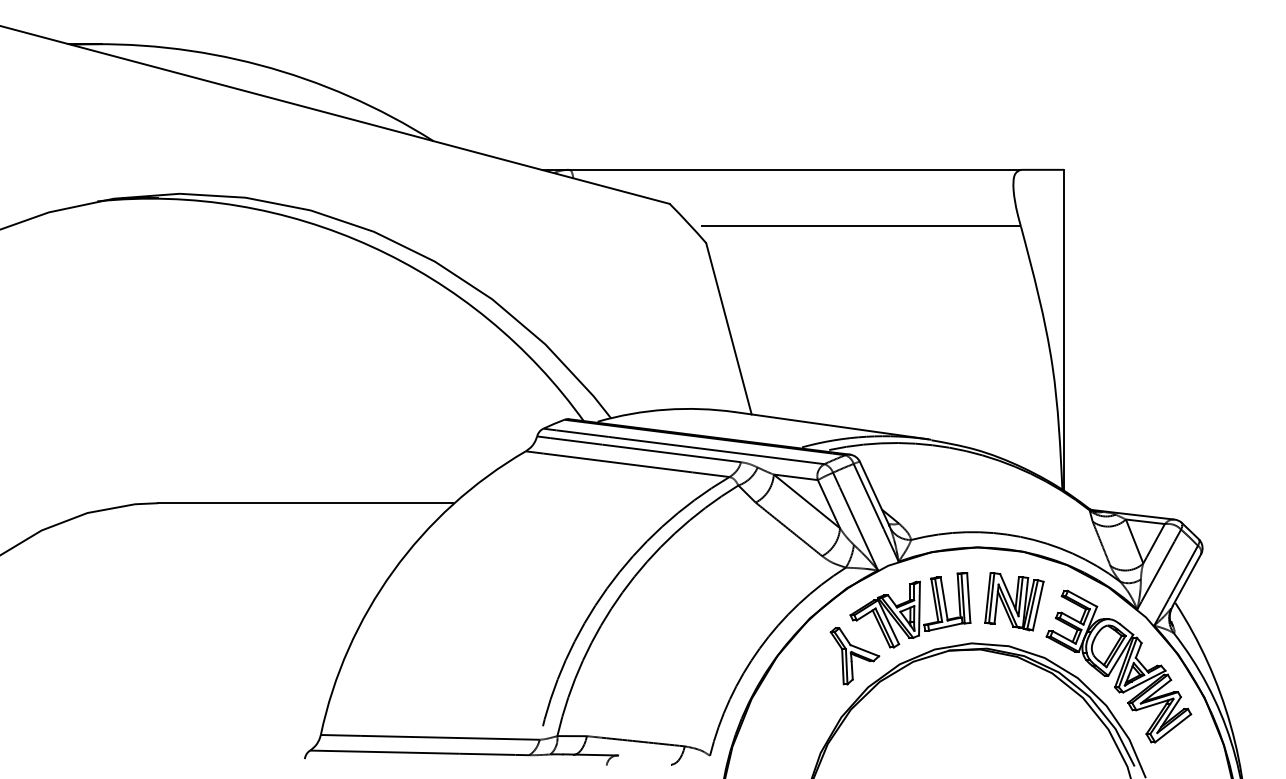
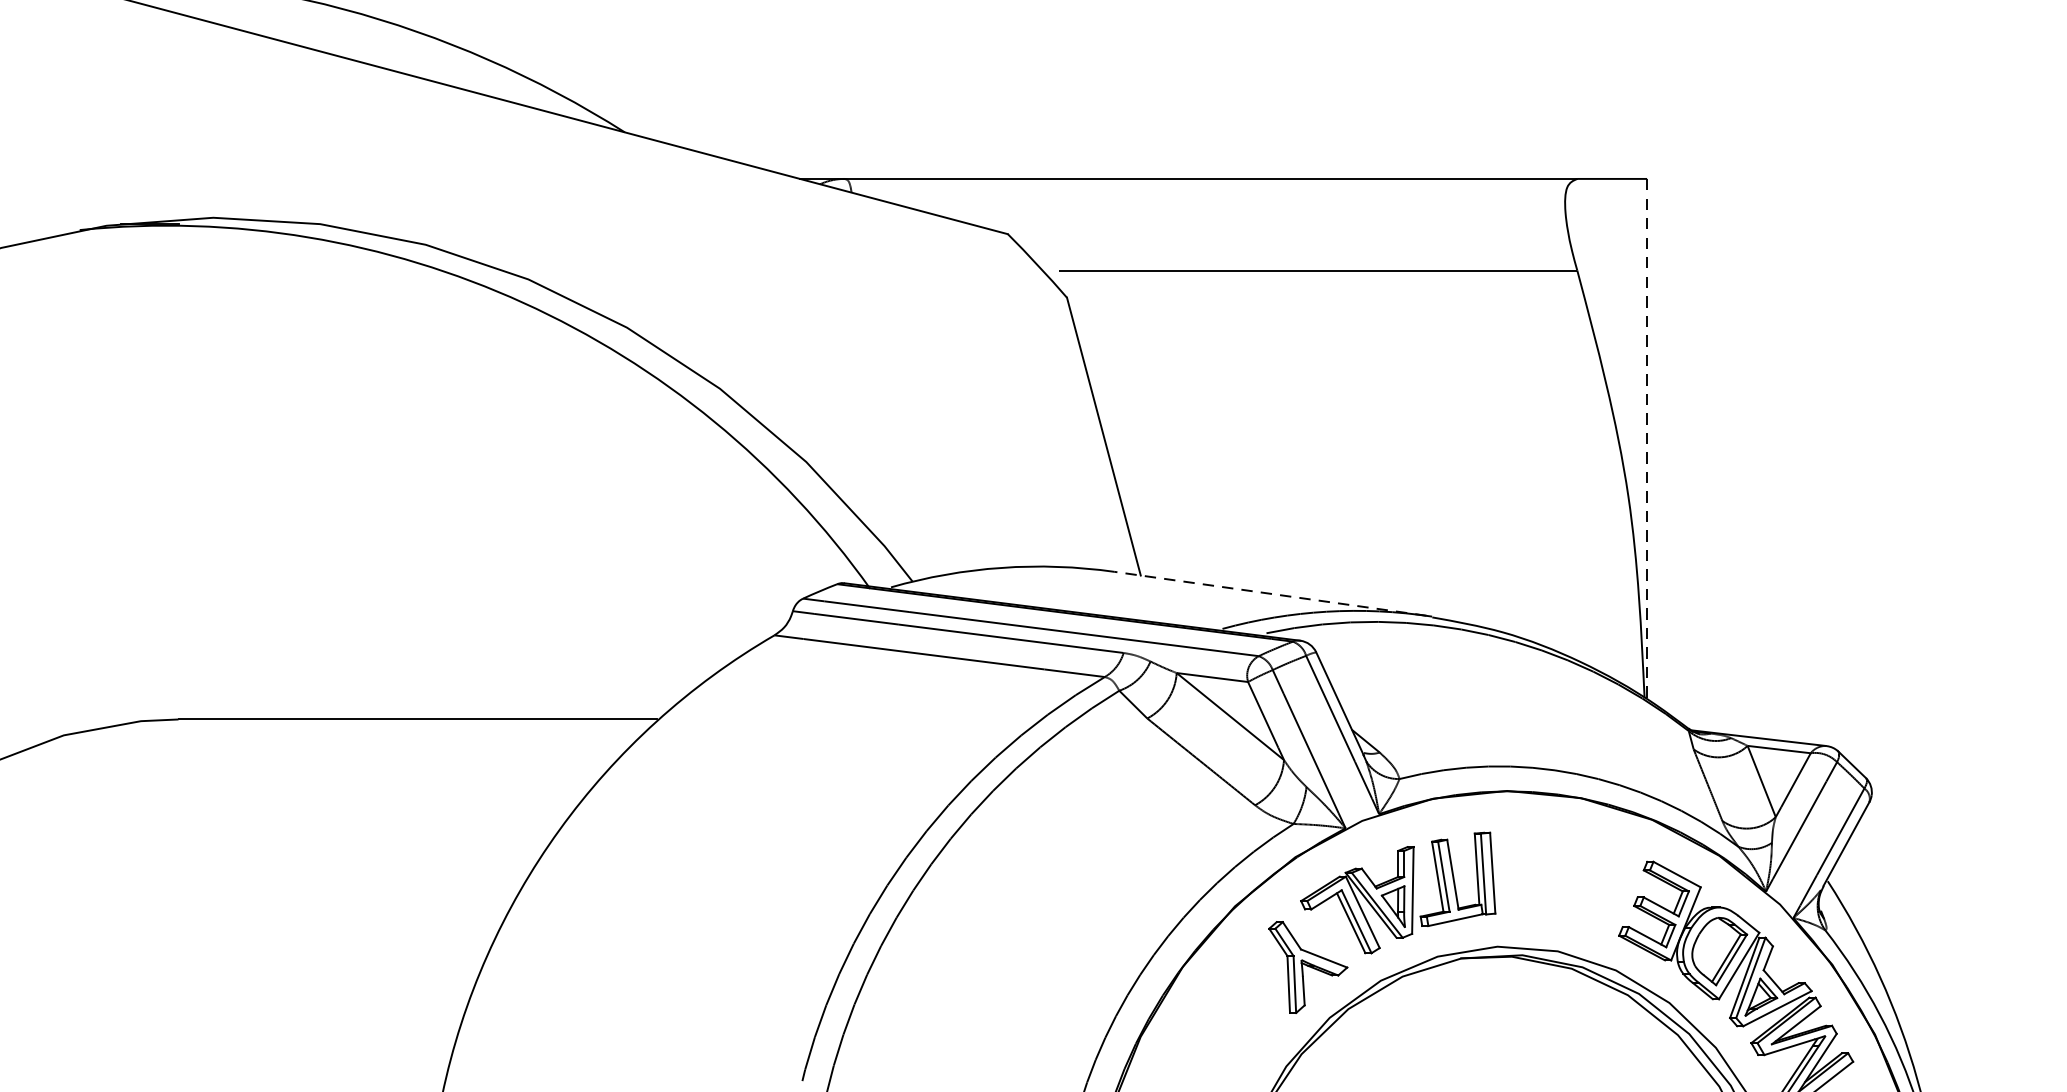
line: (1063, 329) -> (1646, 437), solid -> dashed
line: (831, 425) -> (1270, 593), solid -> dashed
part: (1014, 601) -> (1566, 878), removed

